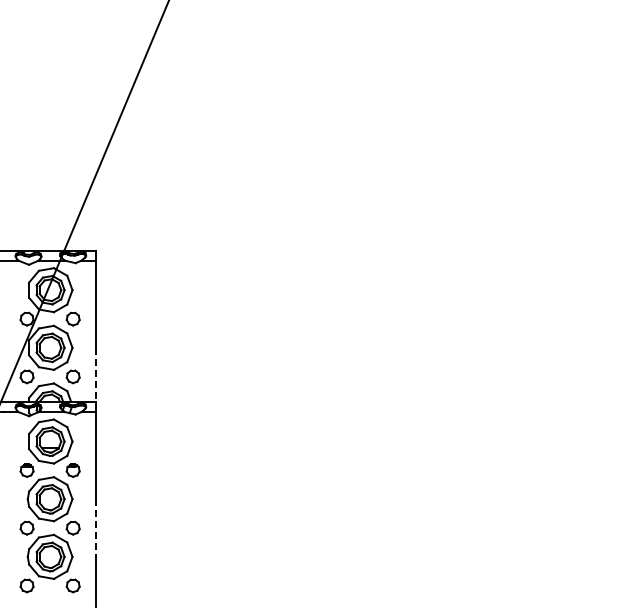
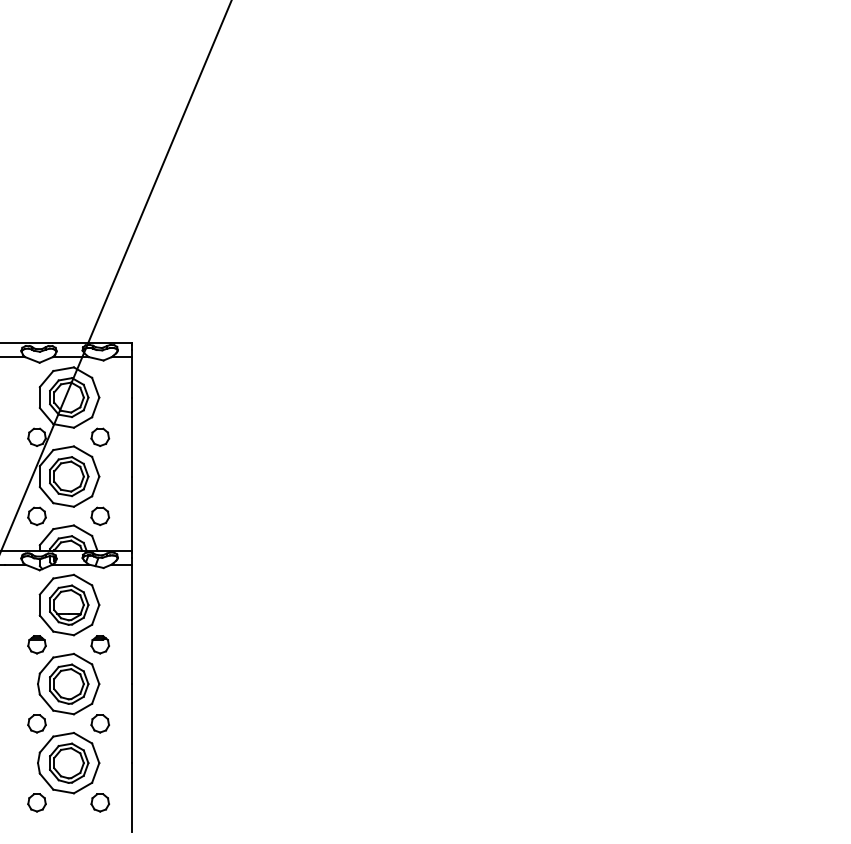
line: (96, 375) -> (132, 514), dashed -> solid
line: (96, 528) -> (132, 724), dashed -> solid

